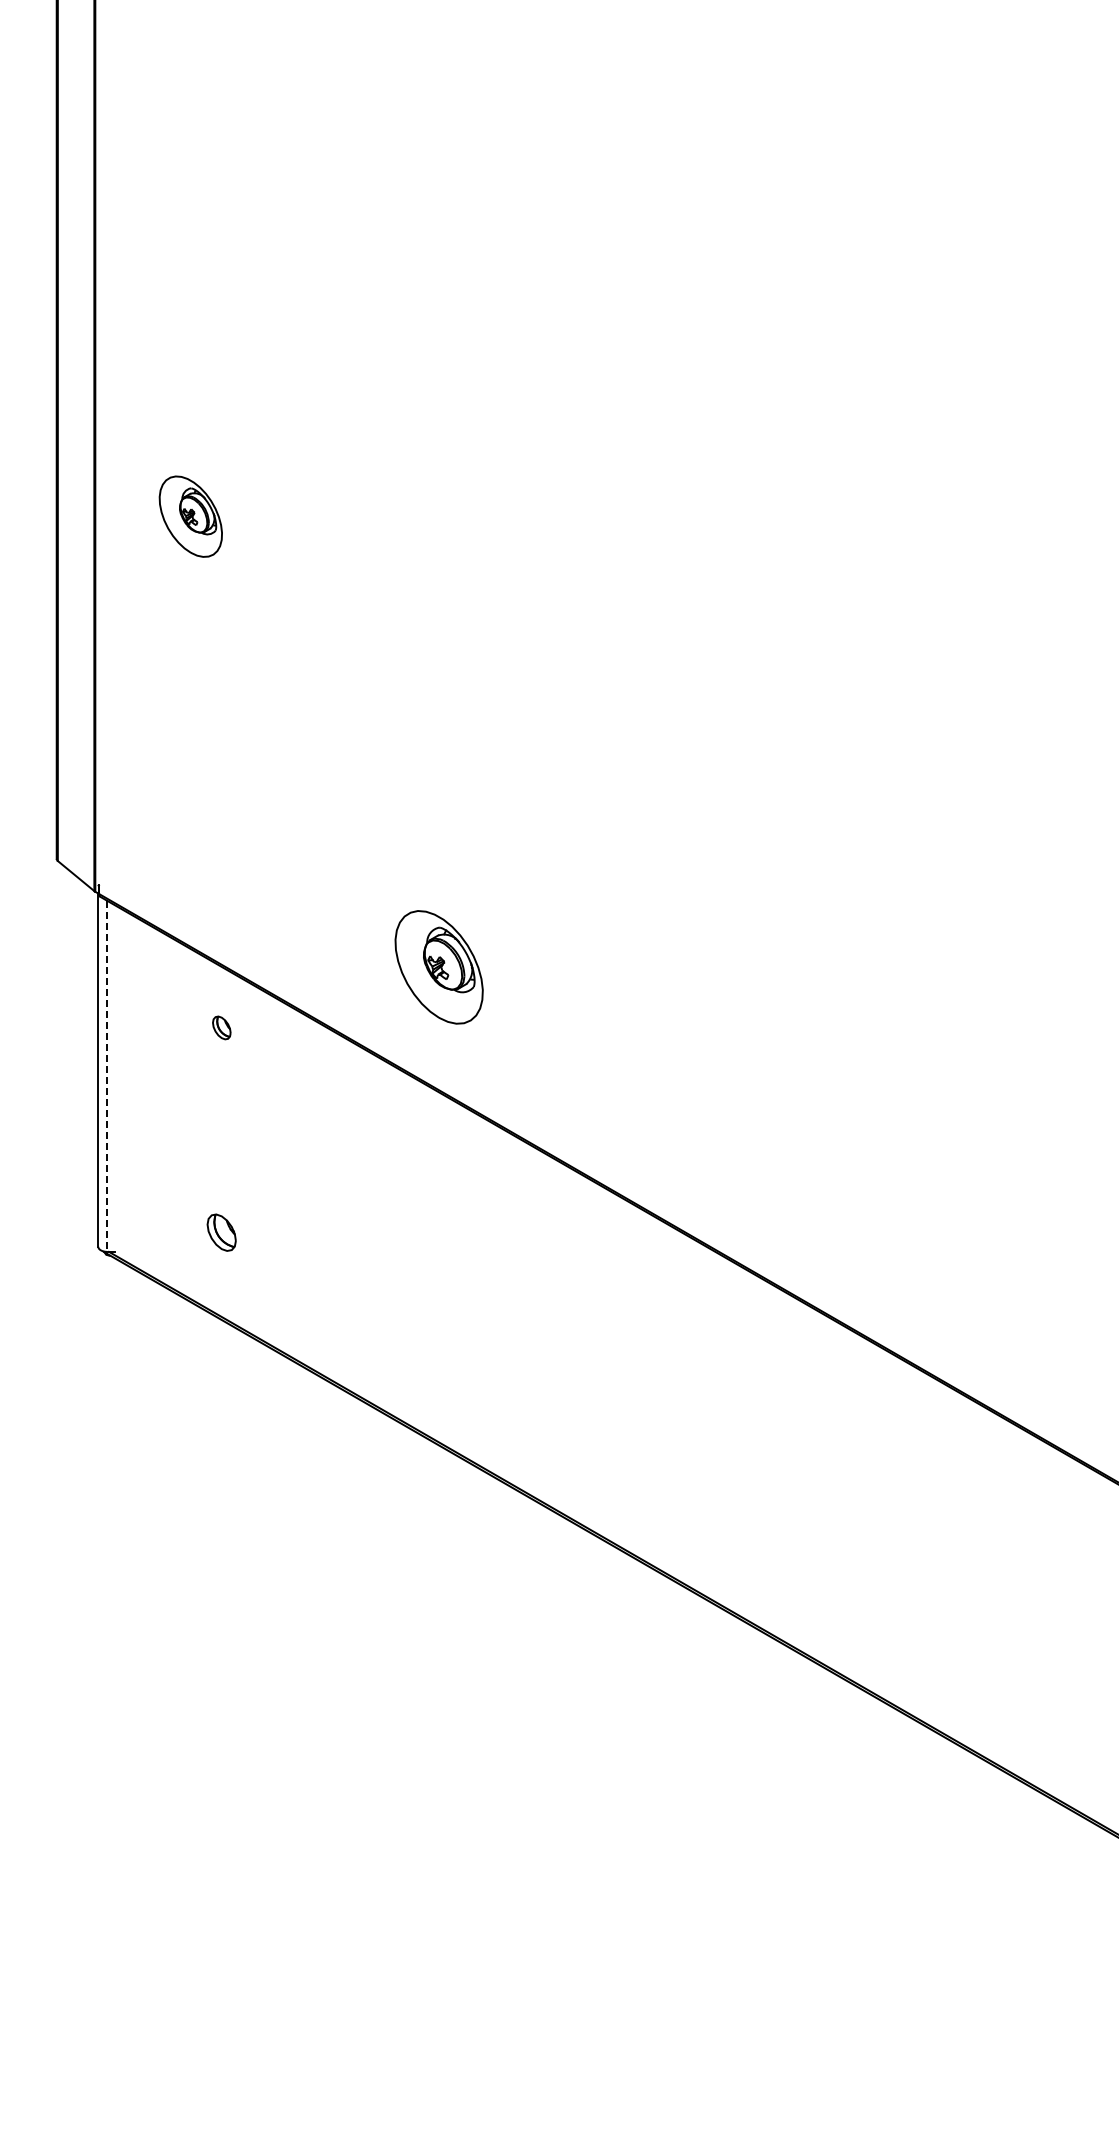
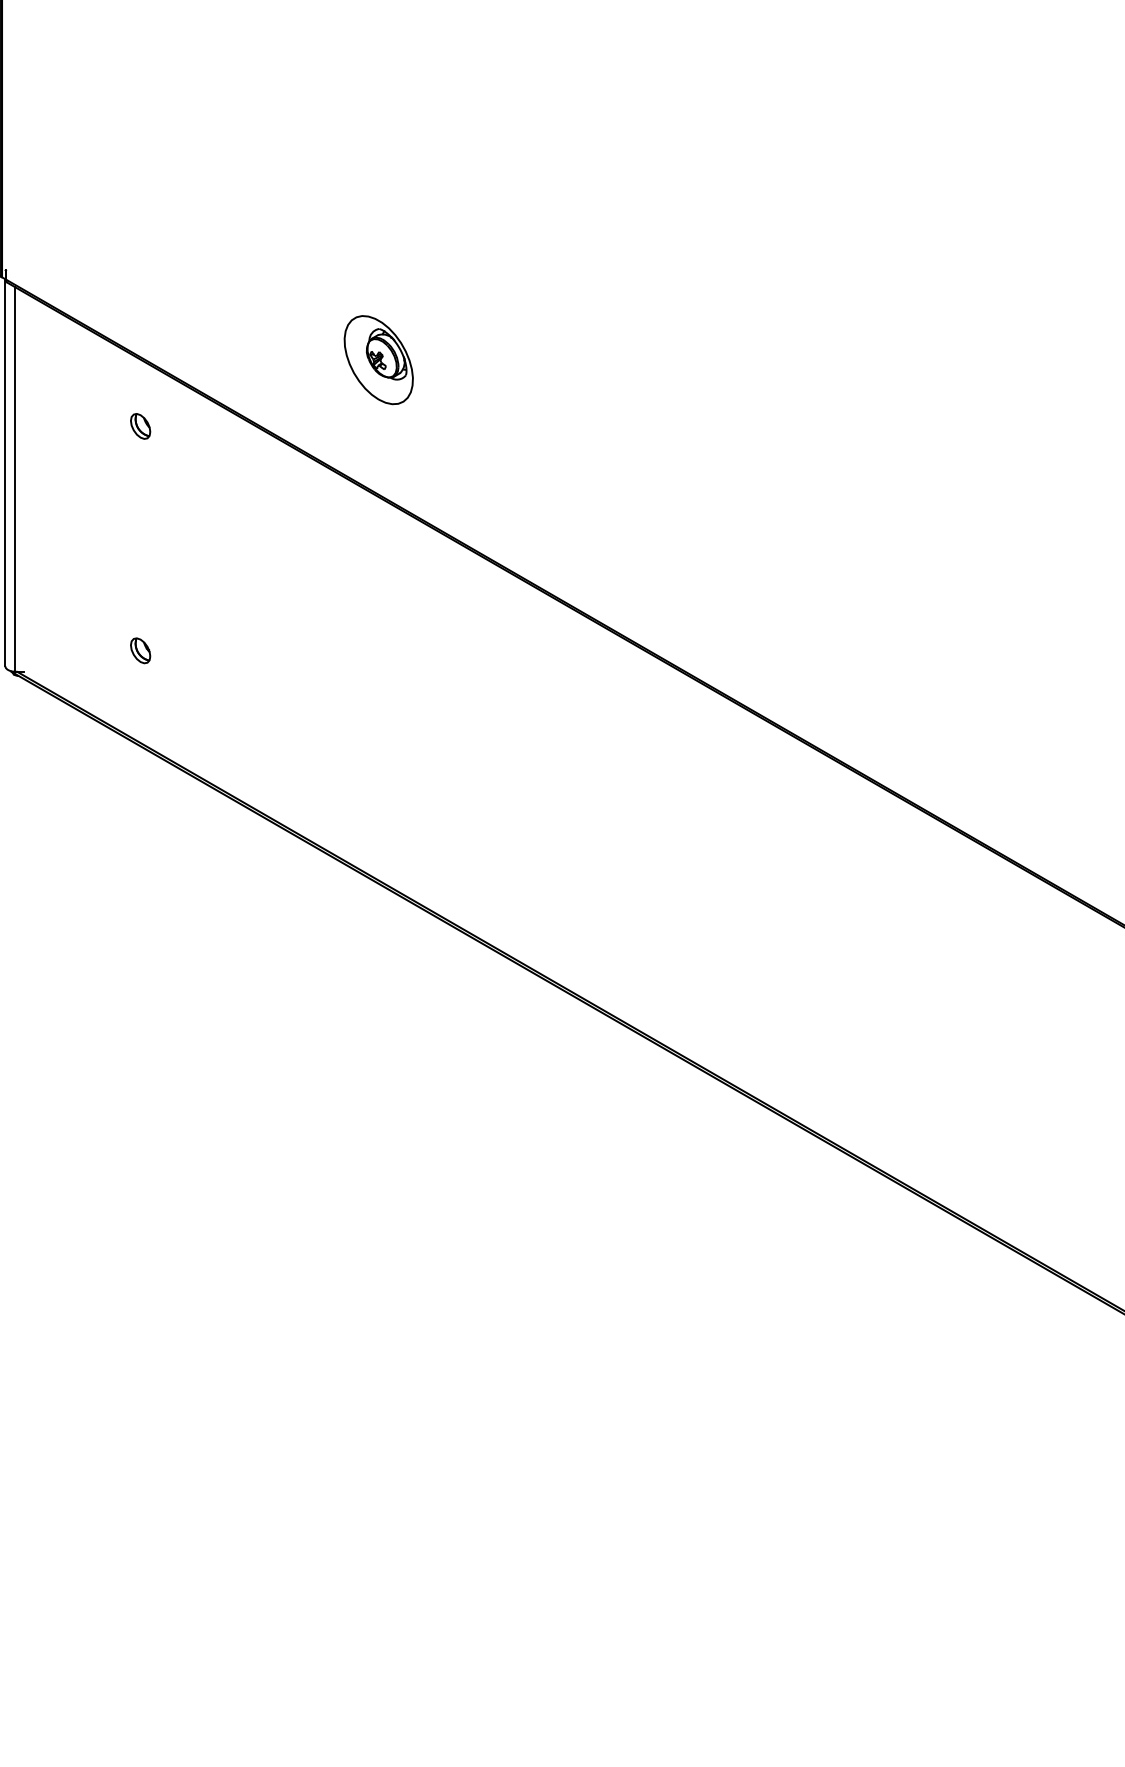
part: (439, 967) -> (379, 360), size x0.71
line: (107, 1076) -> (15, 479), dashed -> solid
part: (221, 1232) -> (140, 650), size x0.62

